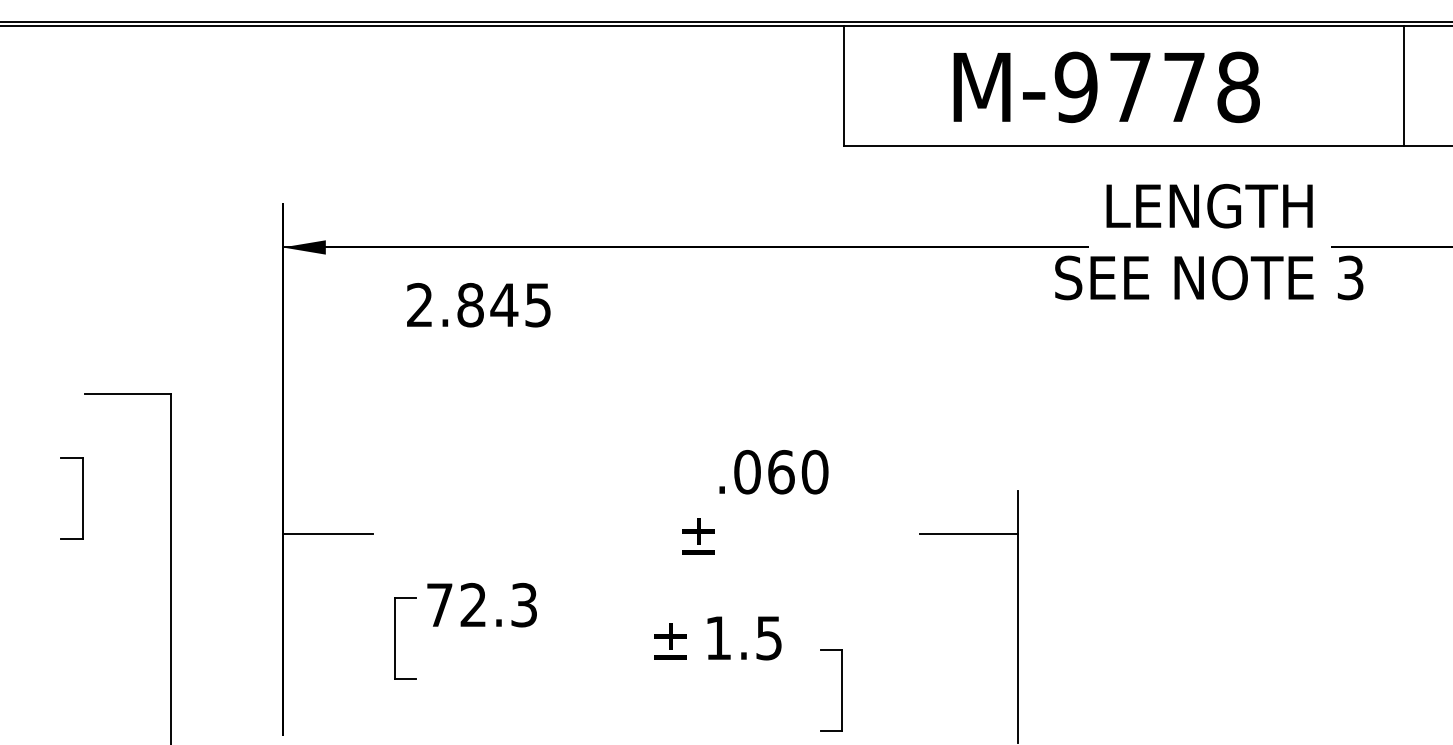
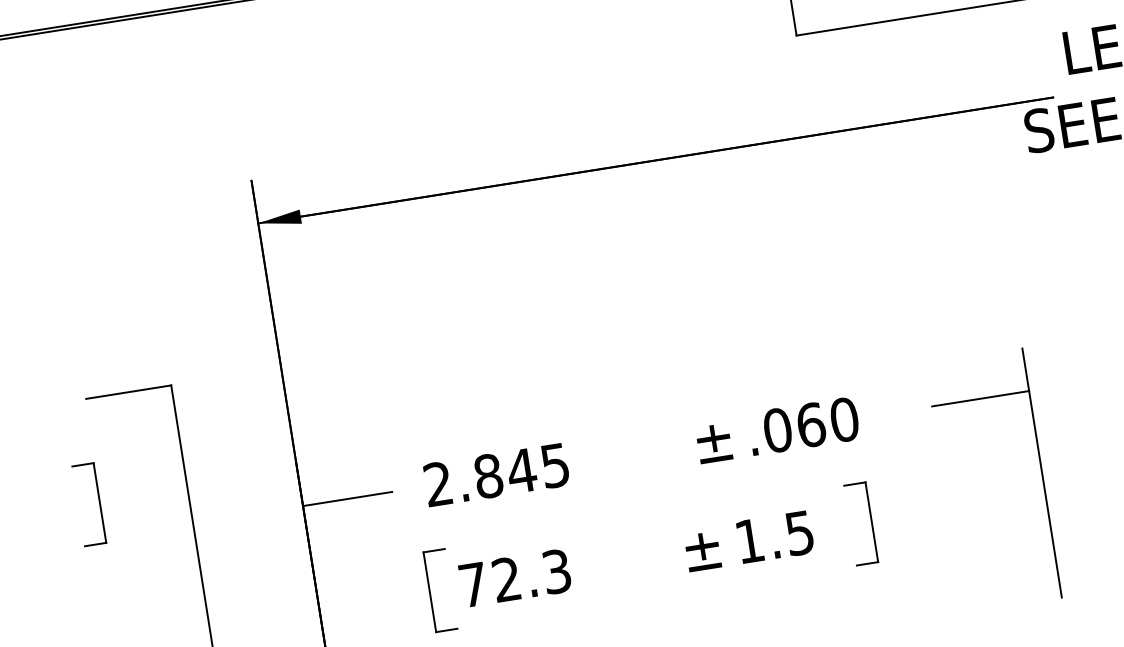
text: (478, 305) -> (496, 475), moved
text: (773, 472) -> (803, 426), moved
text: (481, 605) -> (514, 578), moved
part: (841, 690) -> (871, 522), moved

